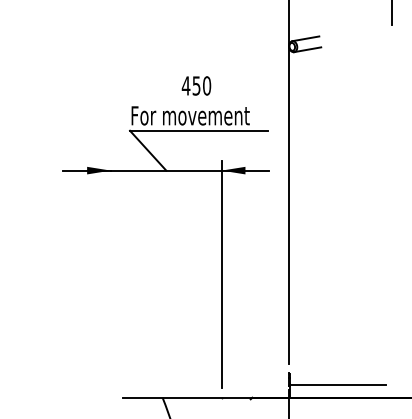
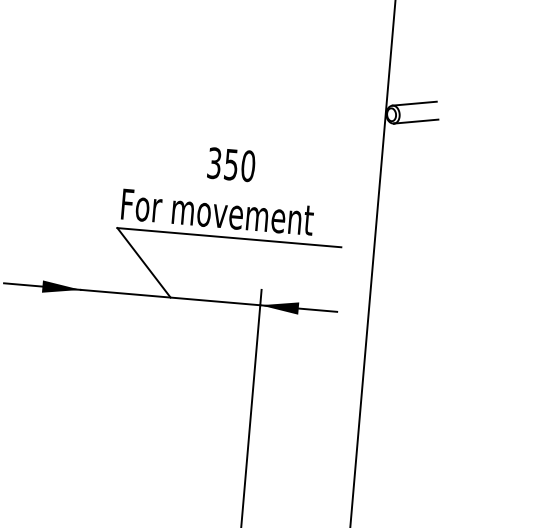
text: (185, 85) -> (213, 162), 450 -> 350

